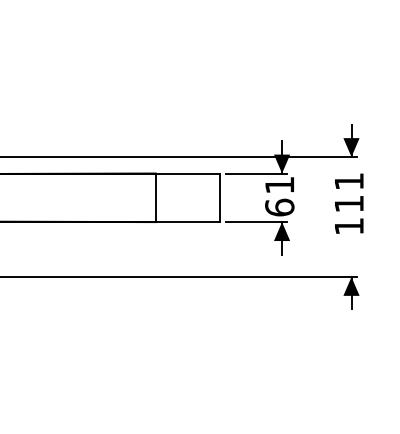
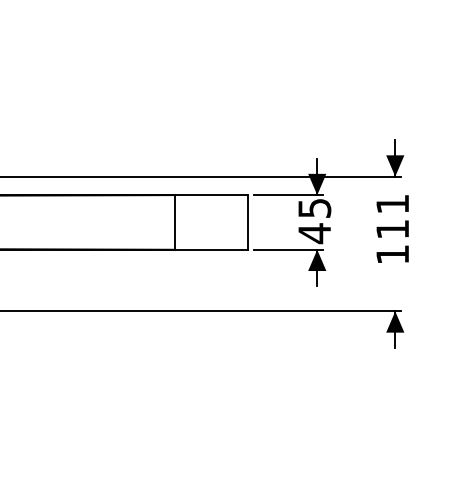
text: (279, 197) -> (314, 222), 61 -> 45

